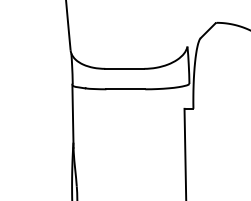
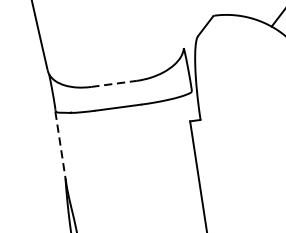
line: (125, 68) -> (114, 83), solid -> dashed
line: (72, 115) -> (60, 146), solid -> dashed

